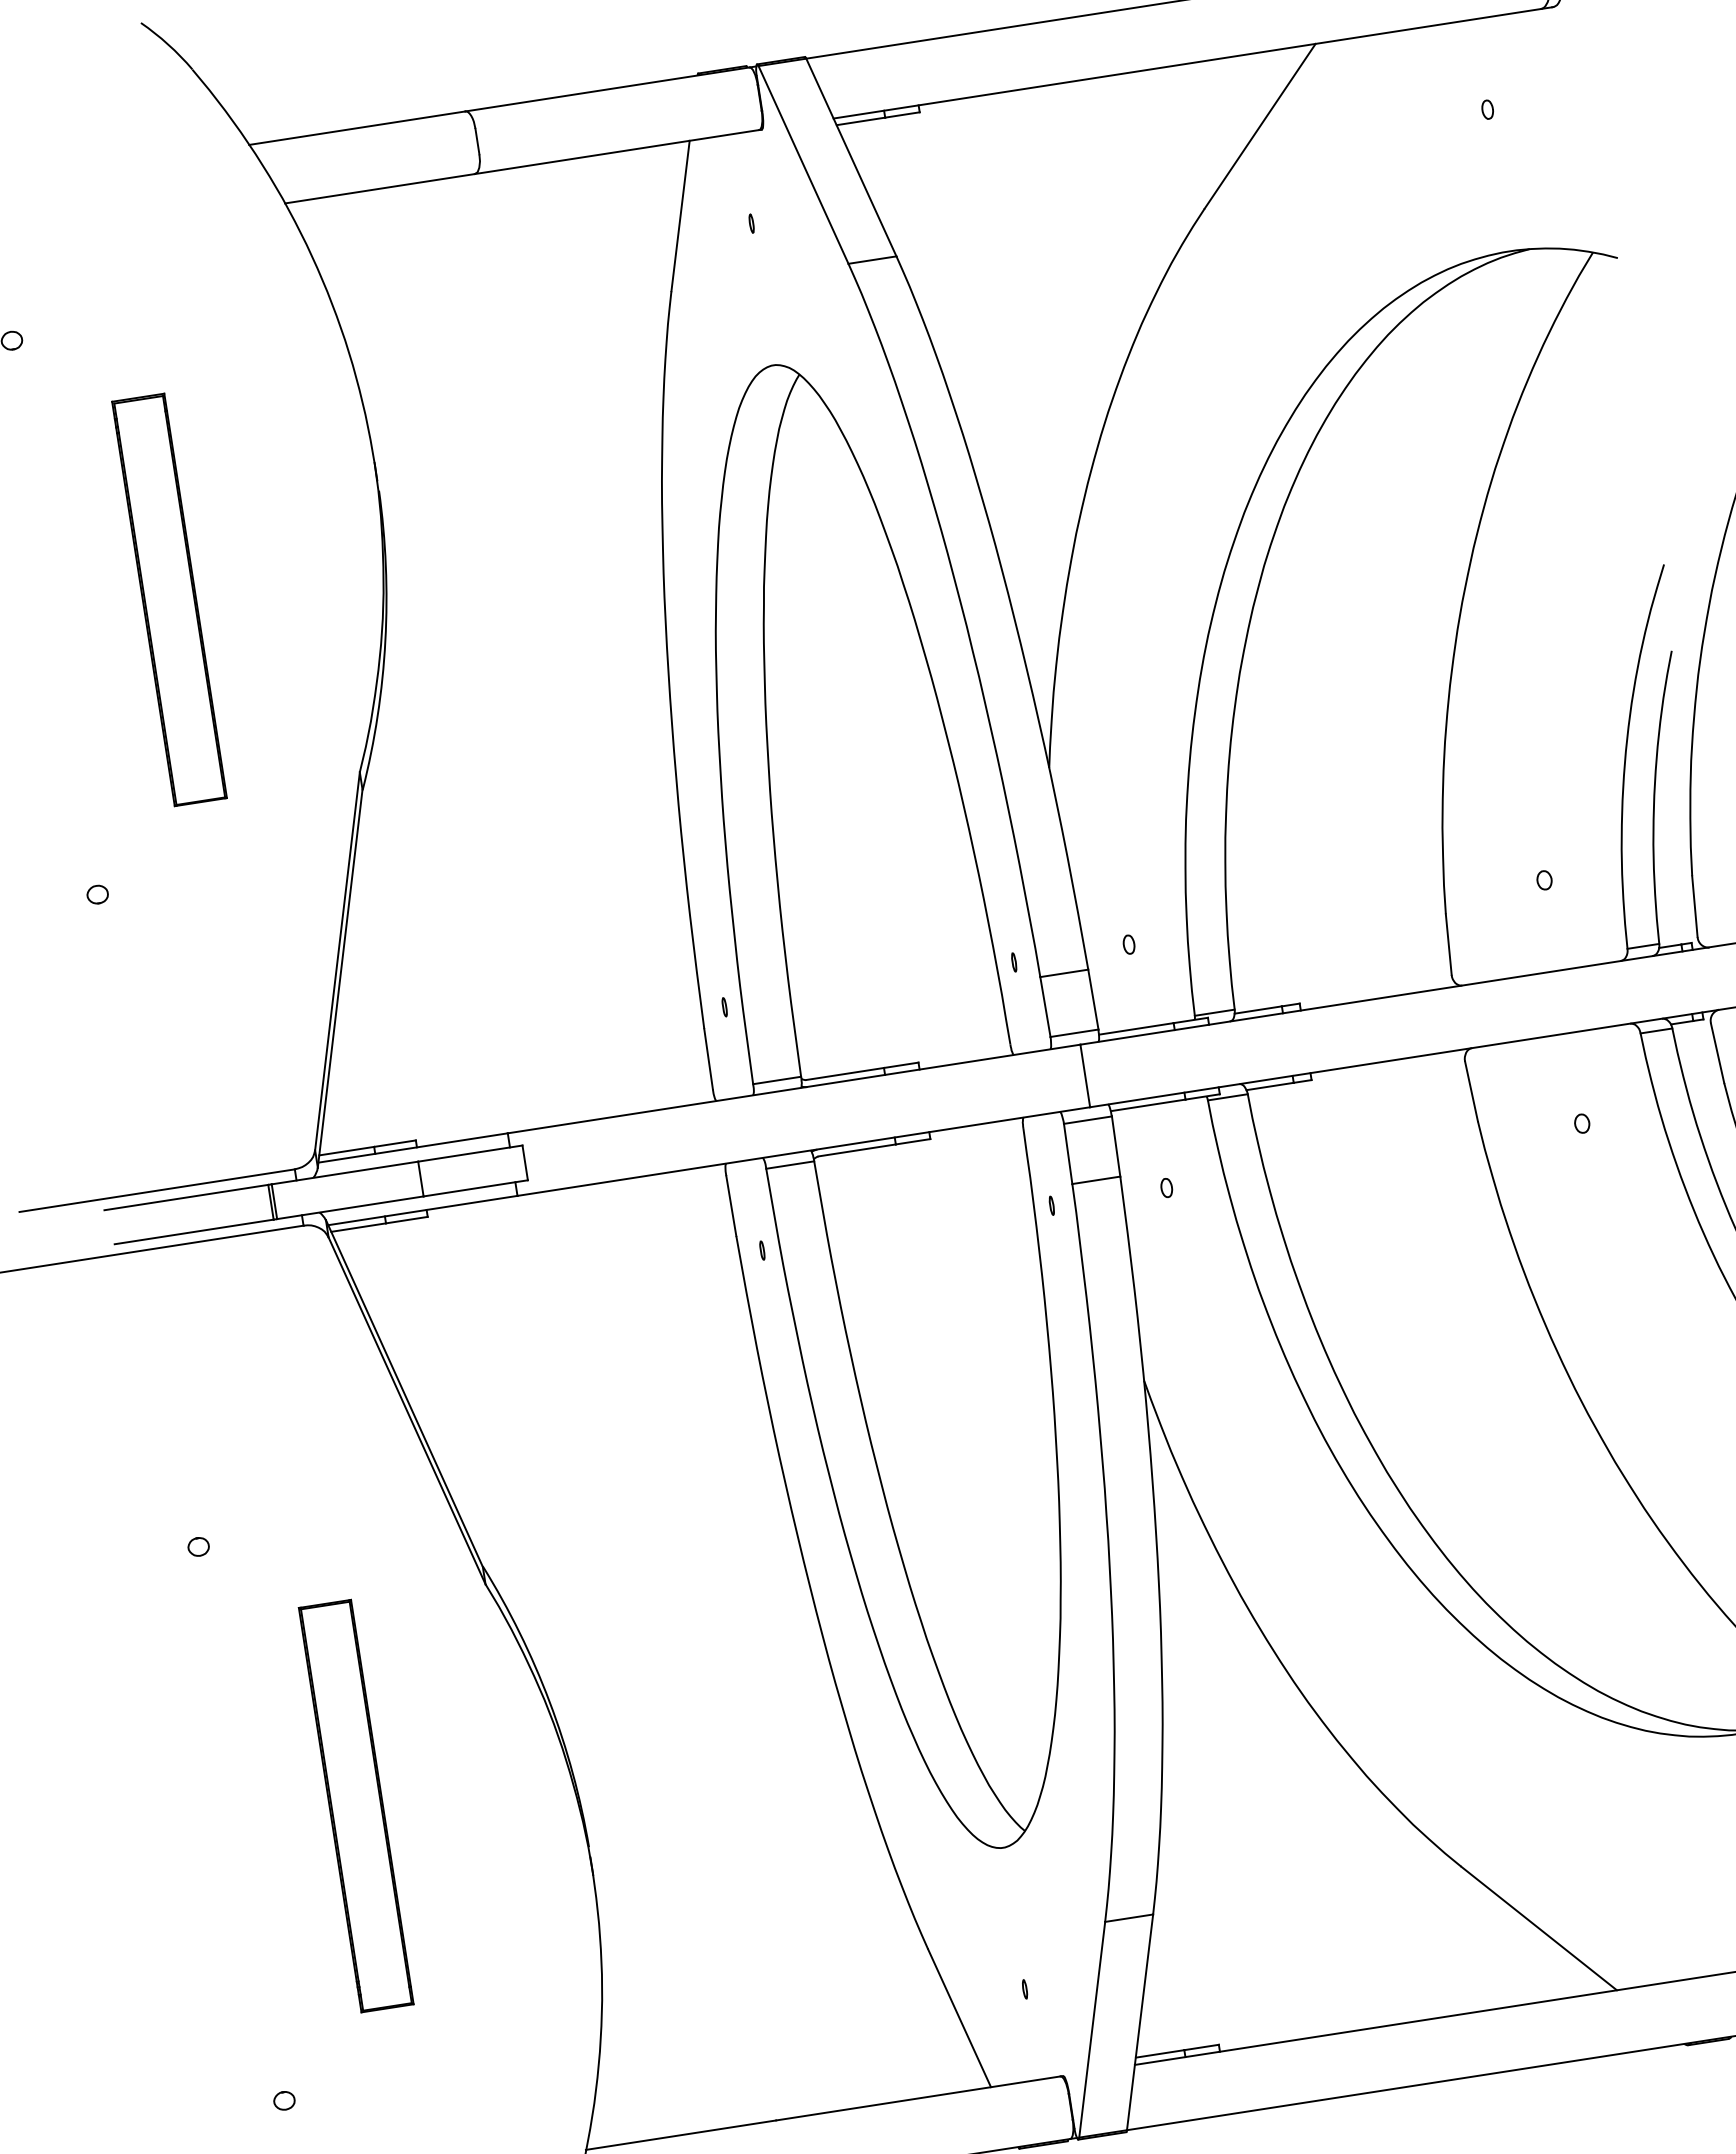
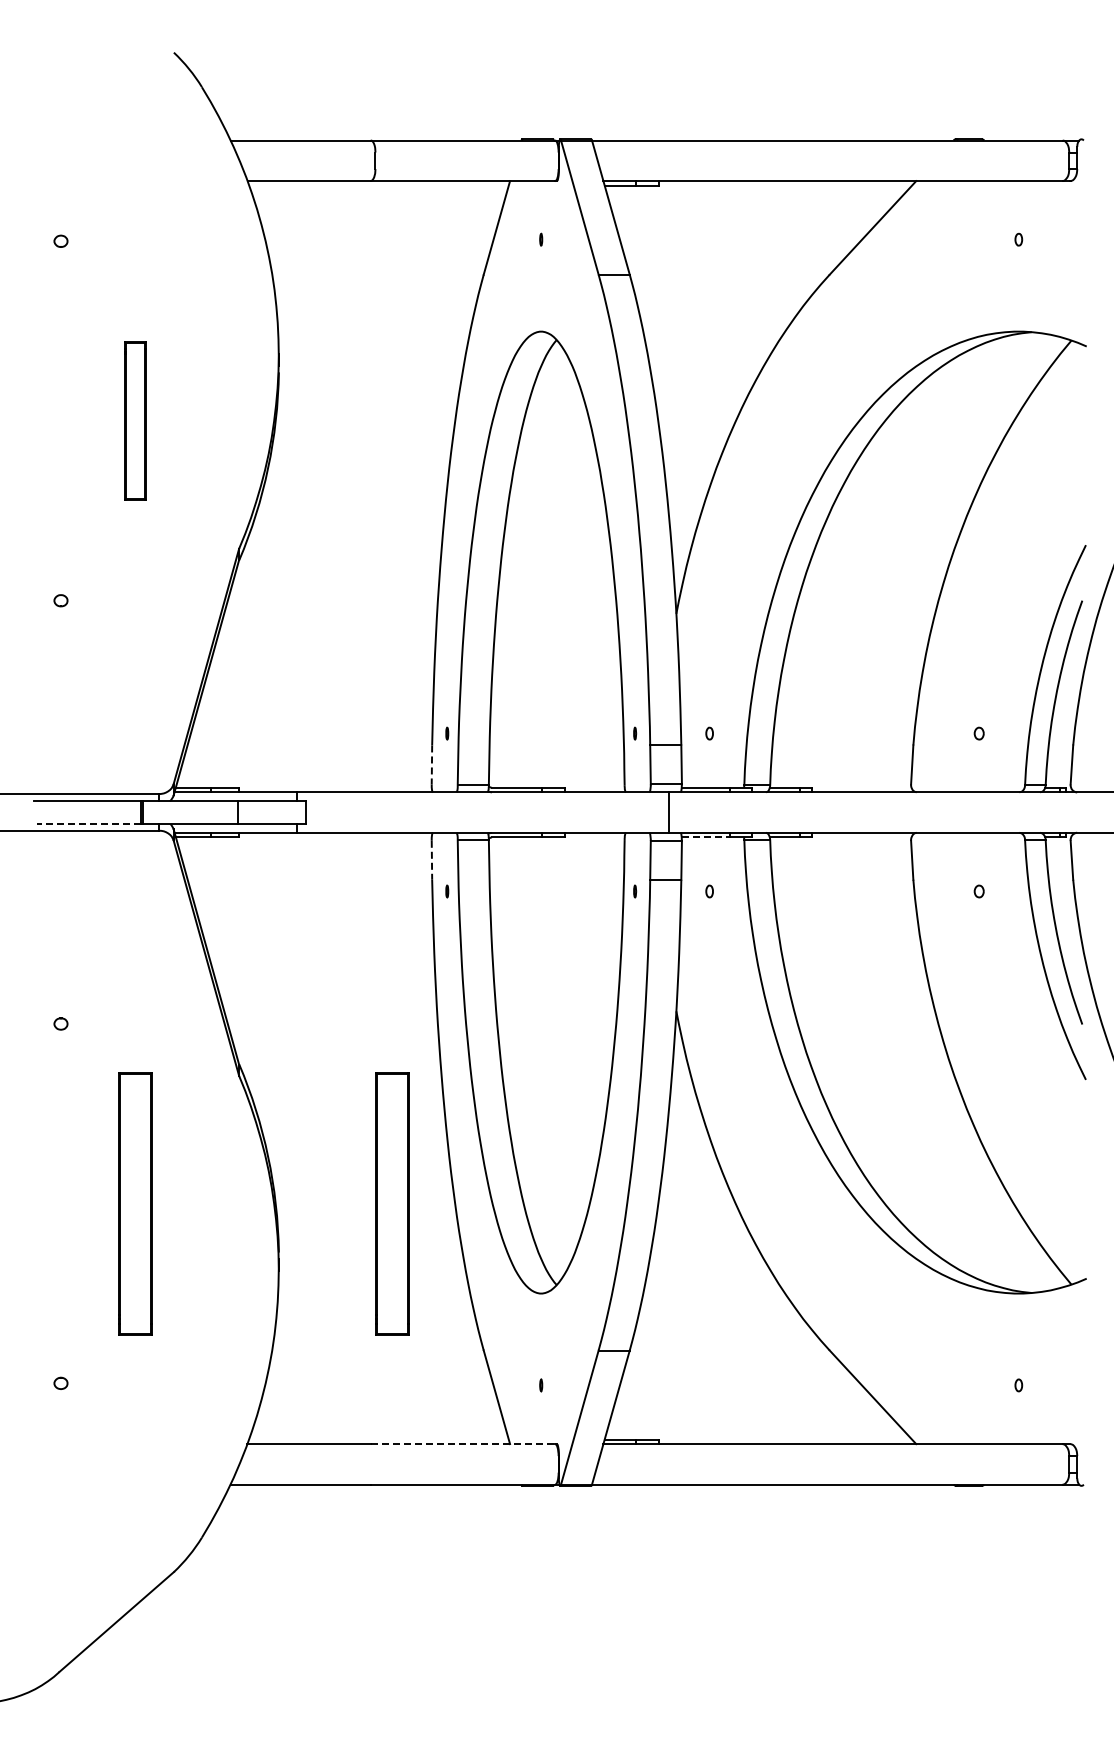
part: (169, 599) -> (135, 420), size x0.6
line: (708, 1060) -> (431, 765), solid -> dashed
line: (1149, 1105) -> (706, 837), solid -> dashed
line: (730, 1206) -> (431, 860), solid -> dashed
line: (194, 1231) -> (89, 823), solid -> dashed
part: (752, 1744) -> (392, 1203), added
line: (919, 2098) -> (463, 1444), solid -> dashed

